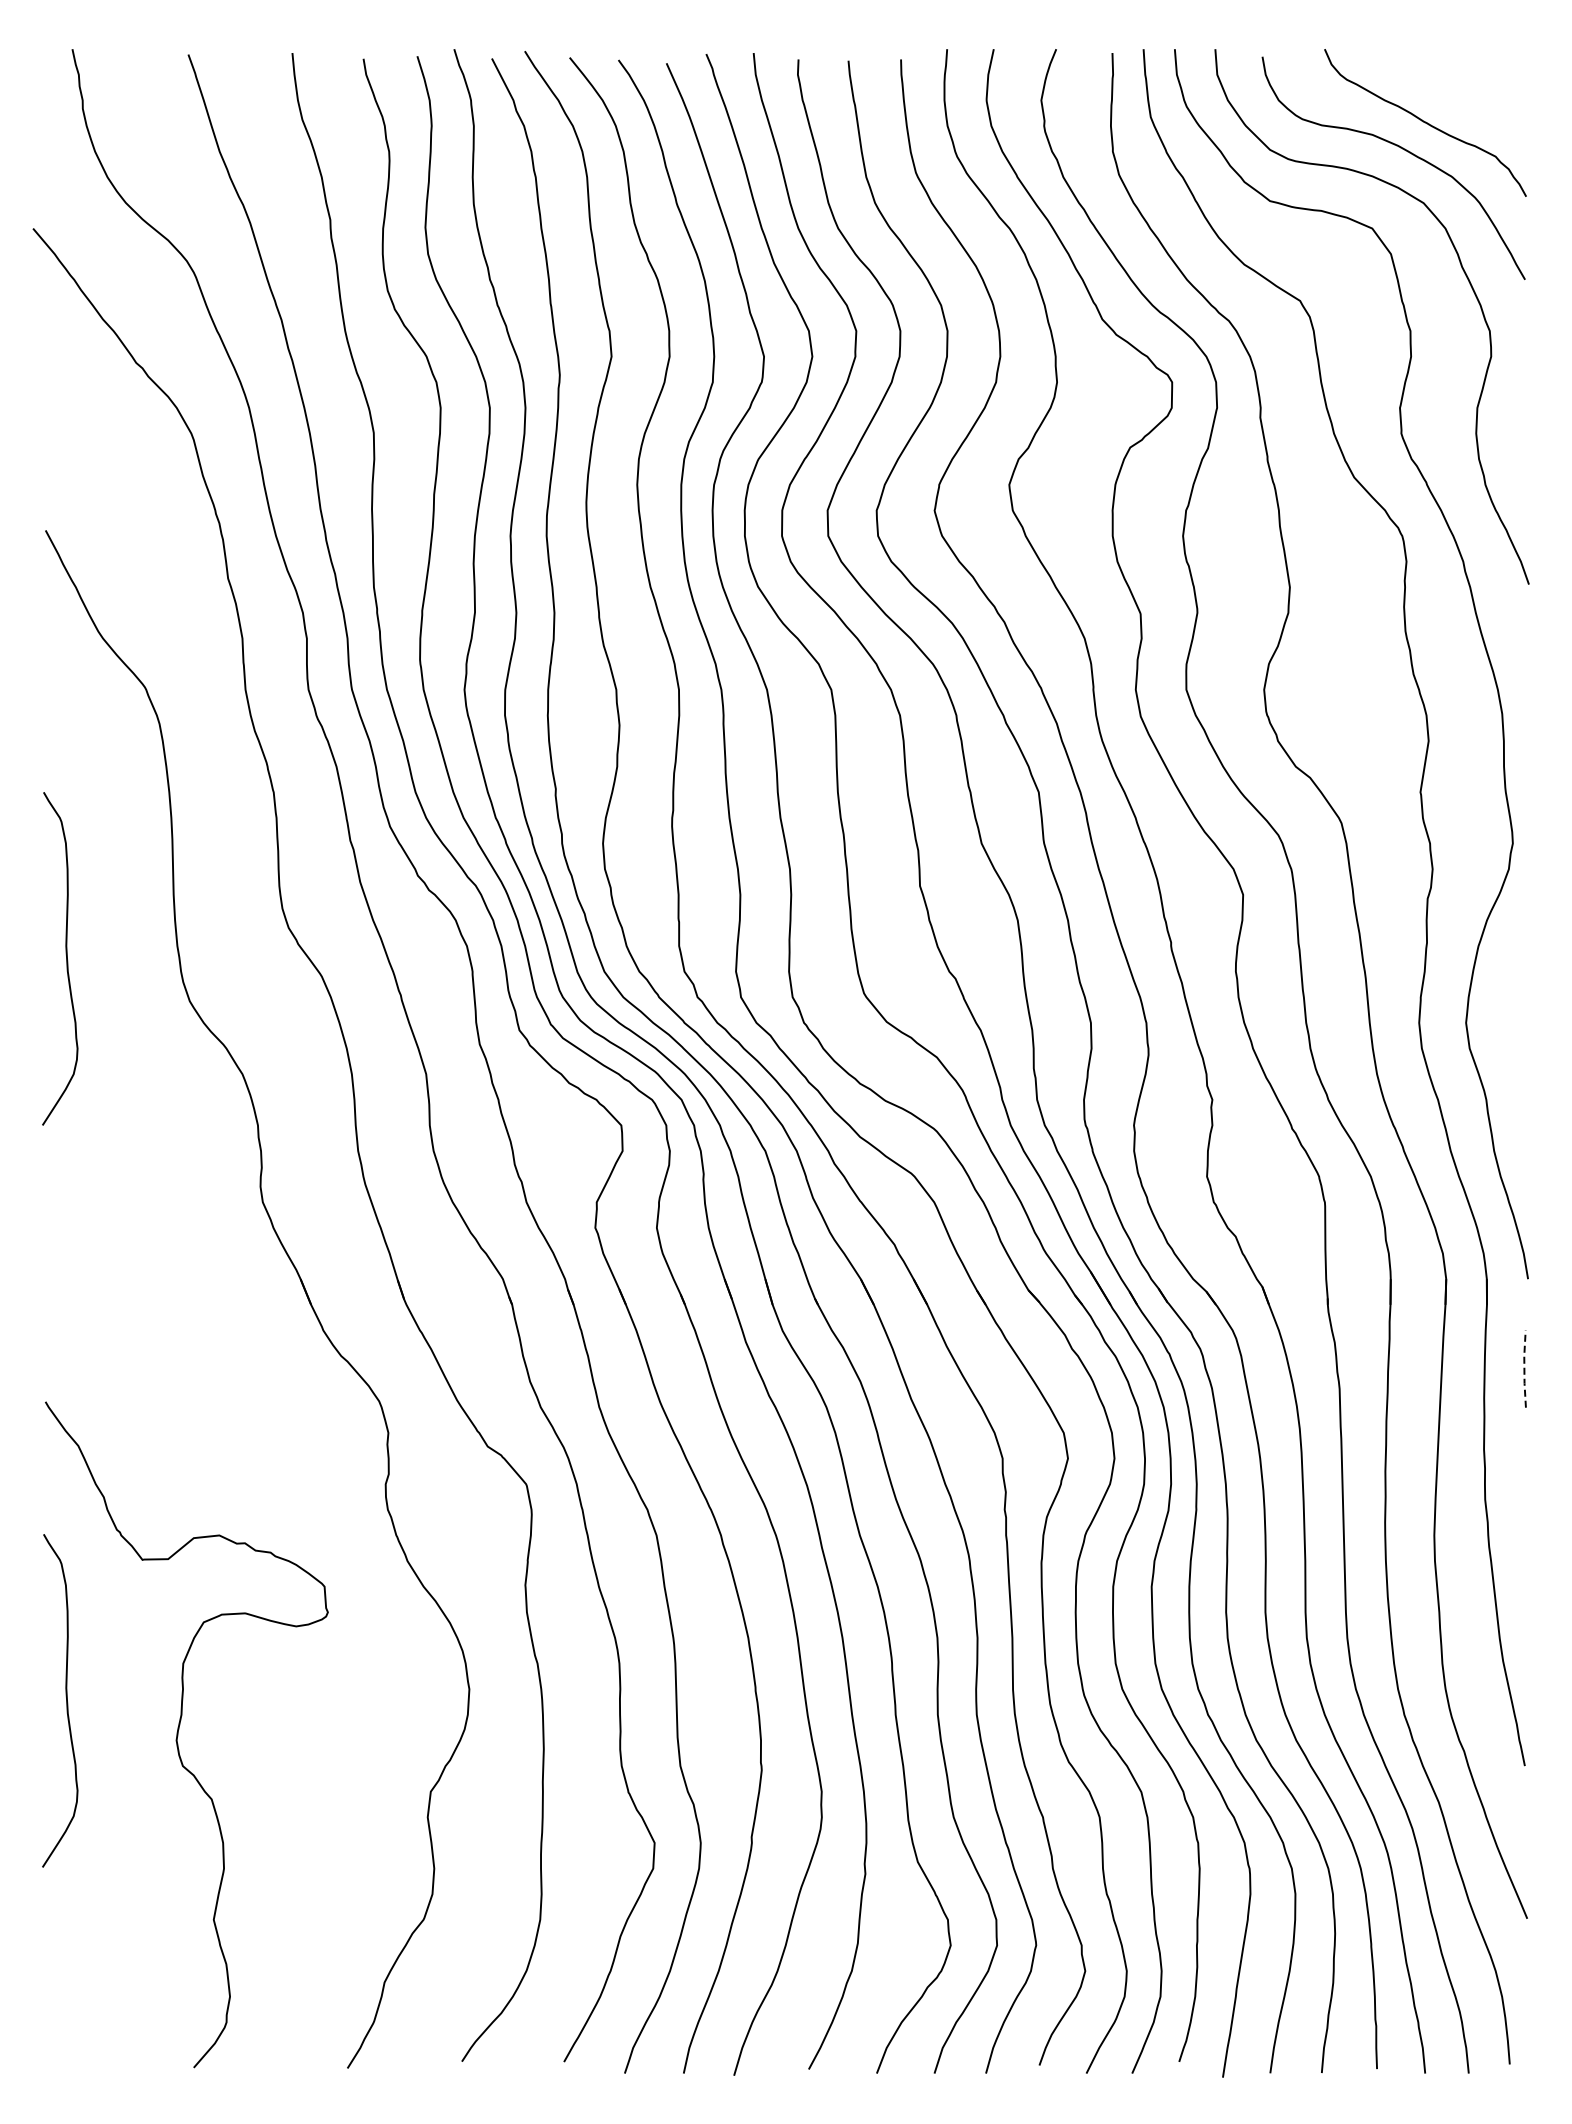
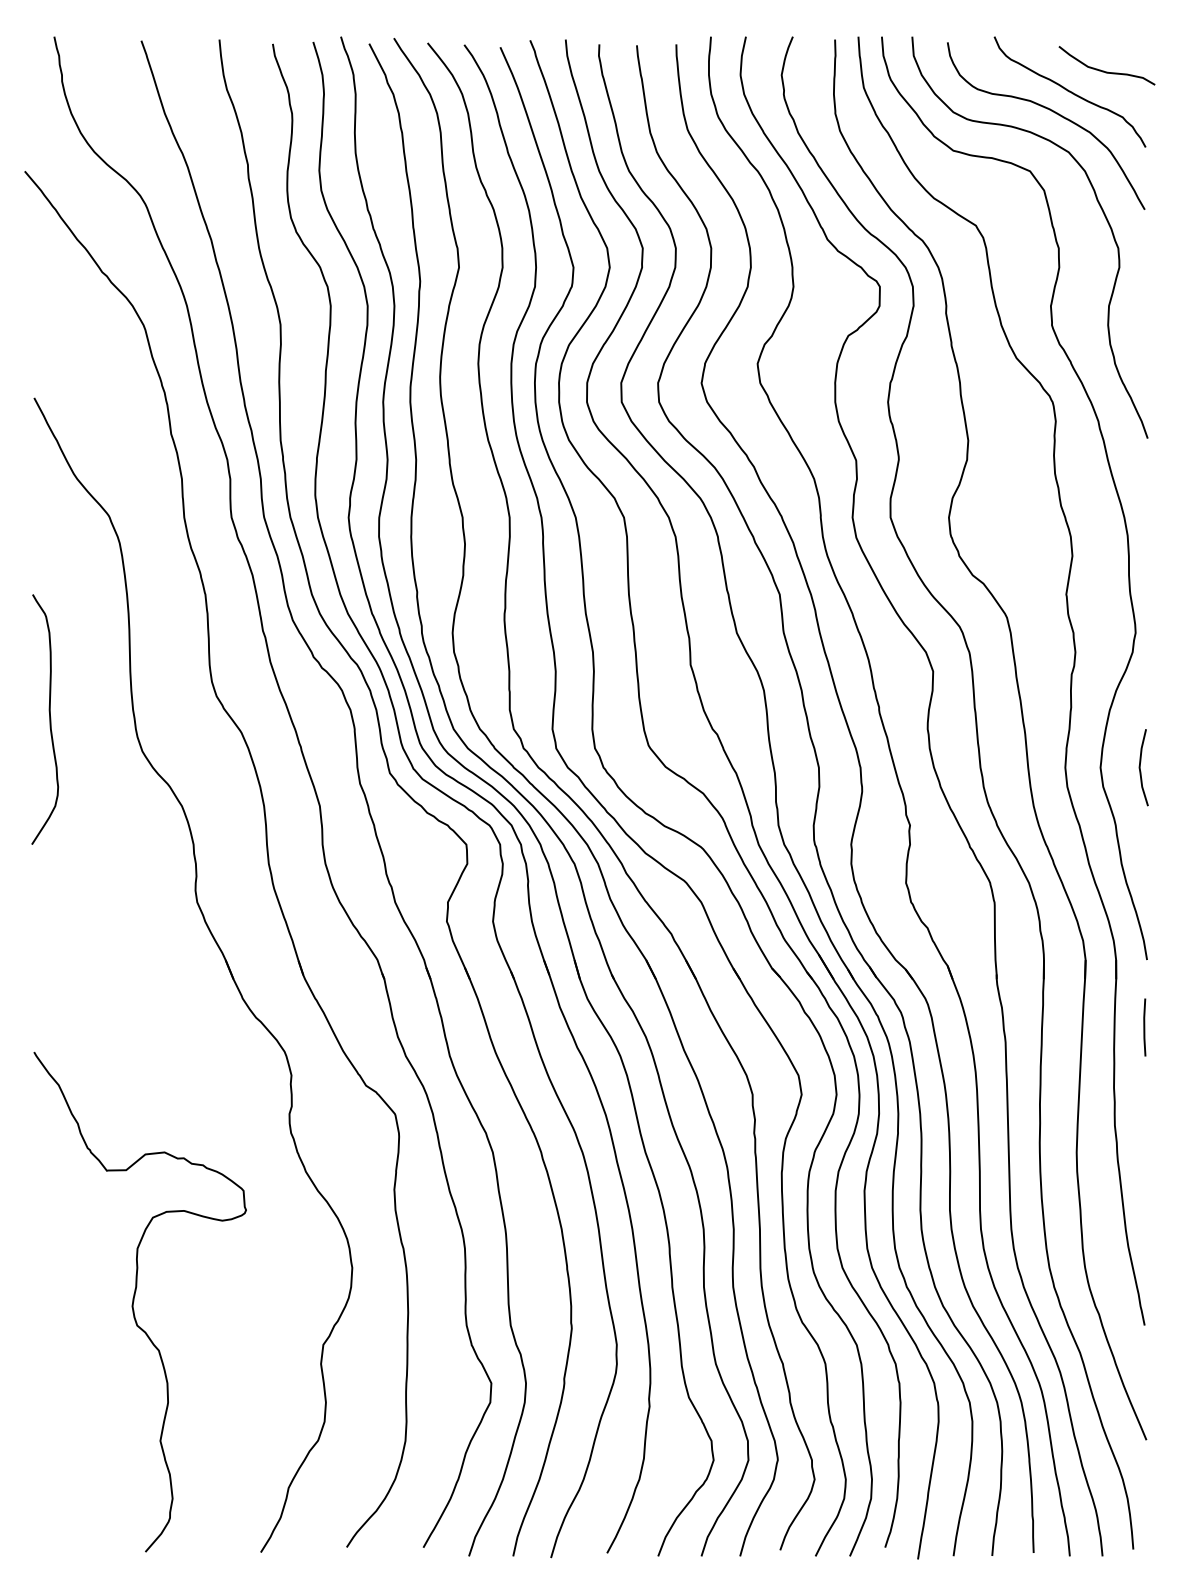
curve: (1470, 94) -> (1103, 70), added
curve: (1519, 1022) -> (1140, 767), added
line: (1524, 1368) -> (1144, 1027), dashed -> solid
curve: (66, 1700) -> (49, 1276), removed

